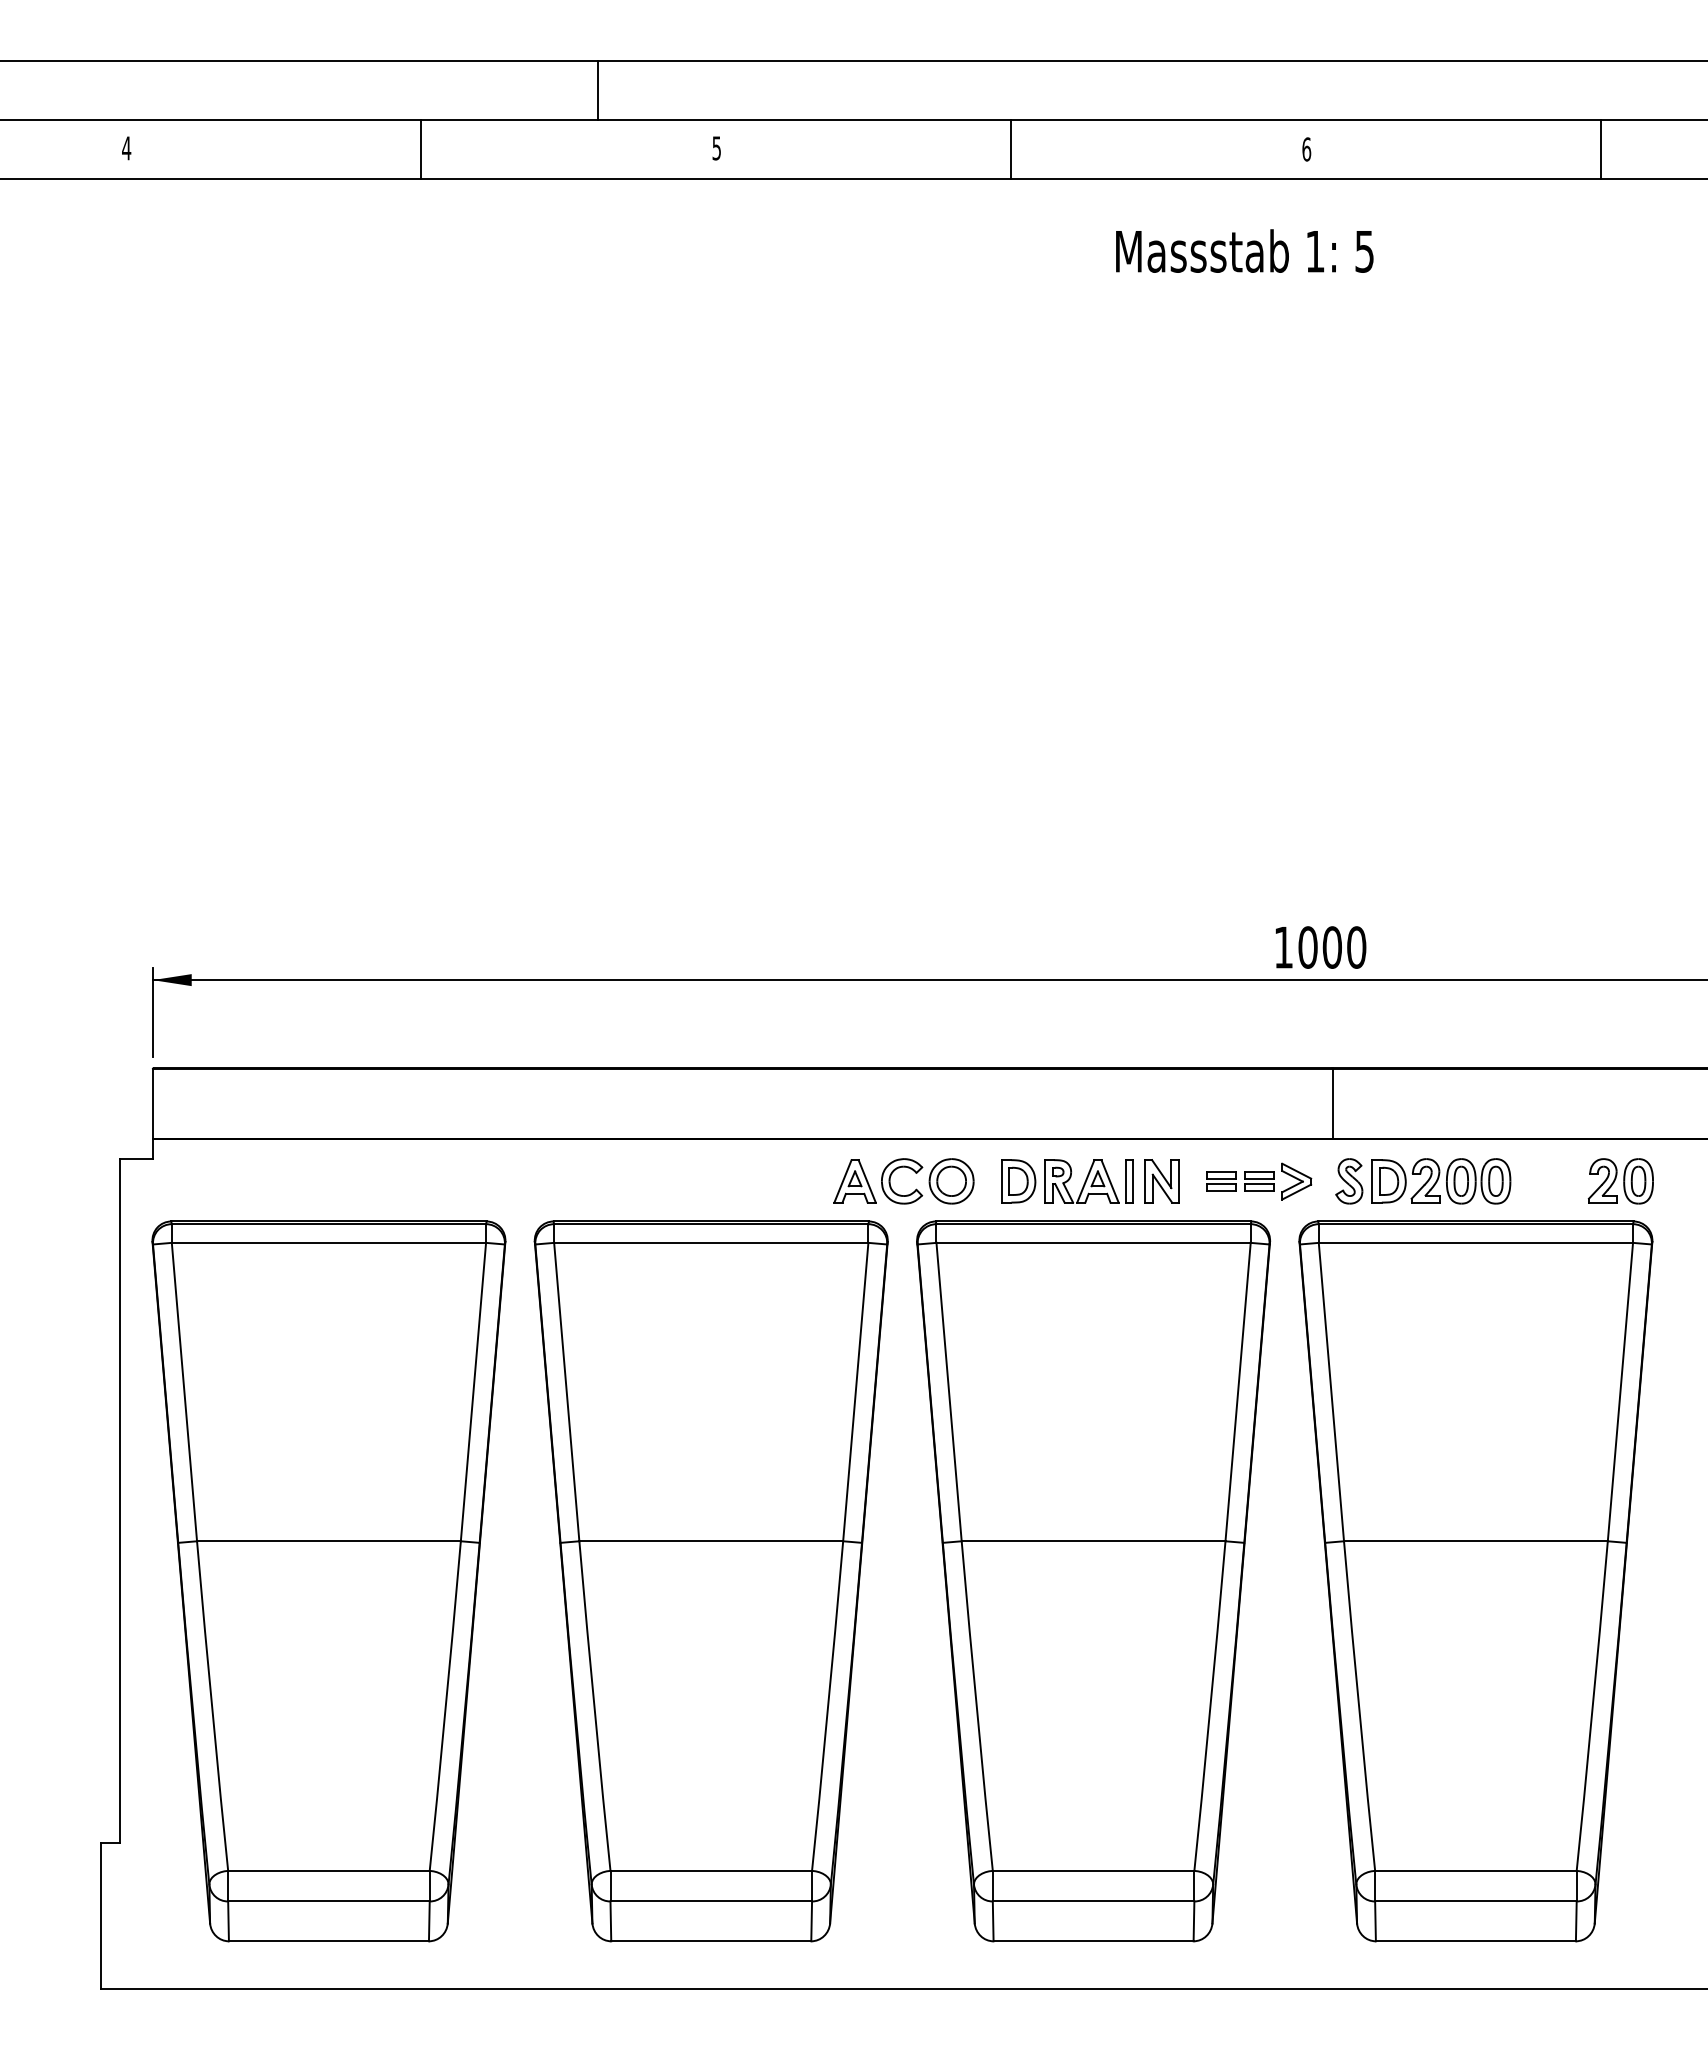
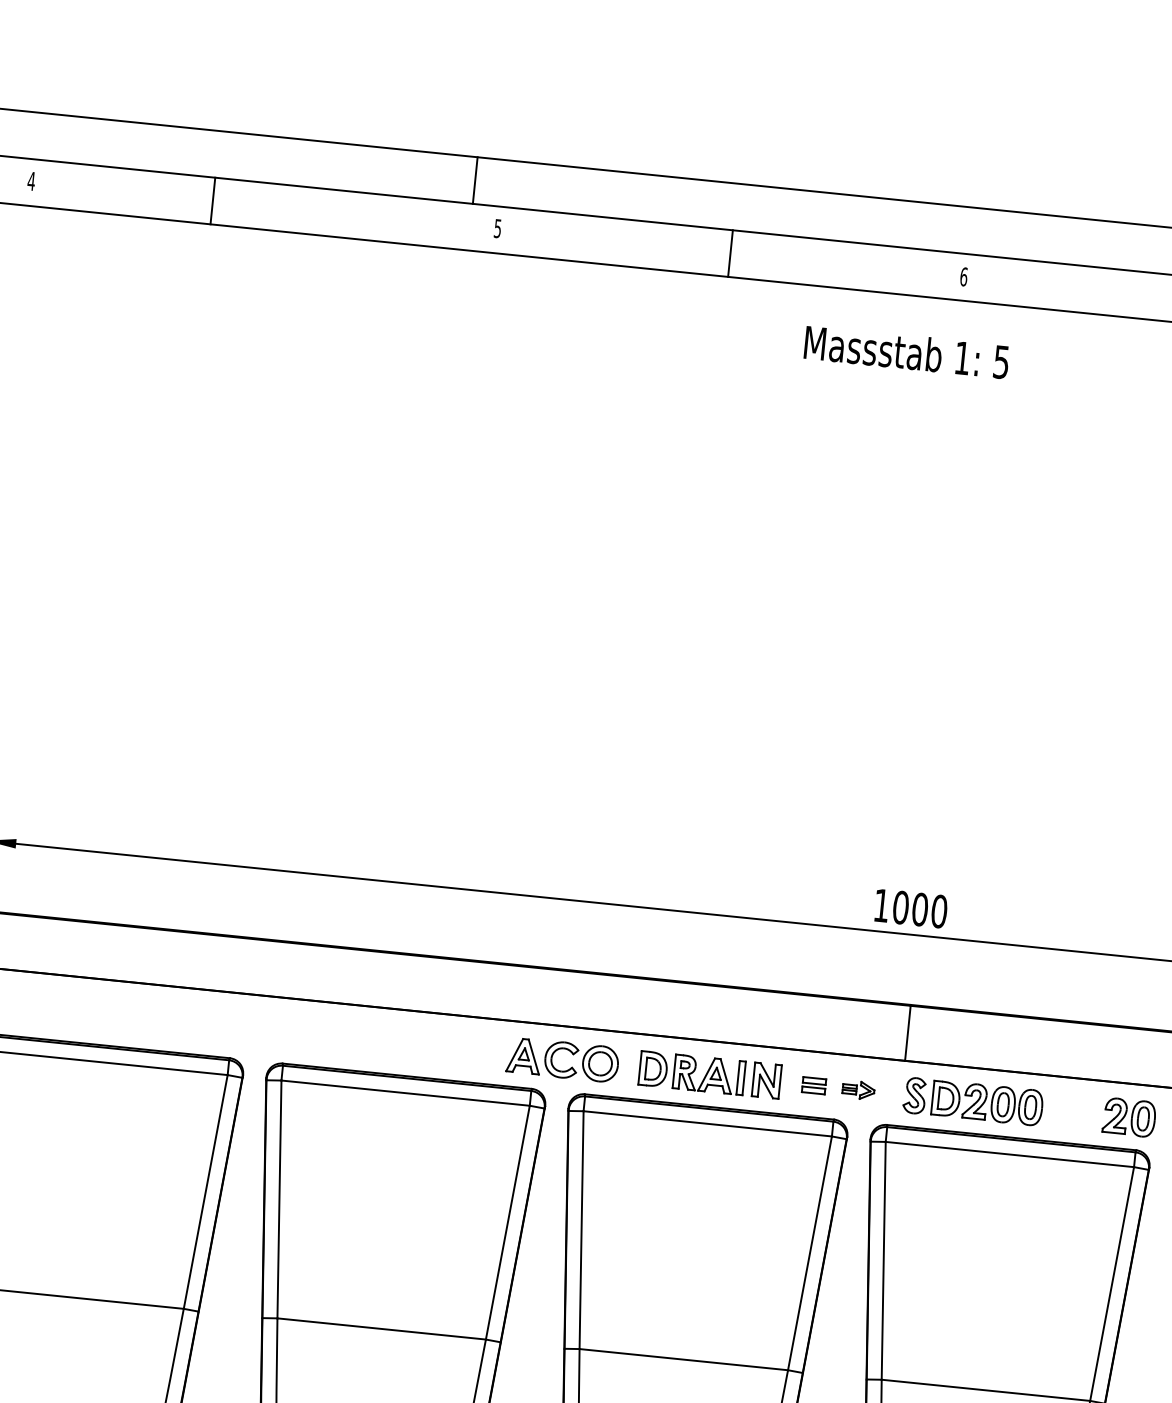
line: (598, 90) -> (475, 180), moved
line: (421, 149) -> (213, 200), moved
part: (1278, 1181) -> (858, 1090), size x0.6

